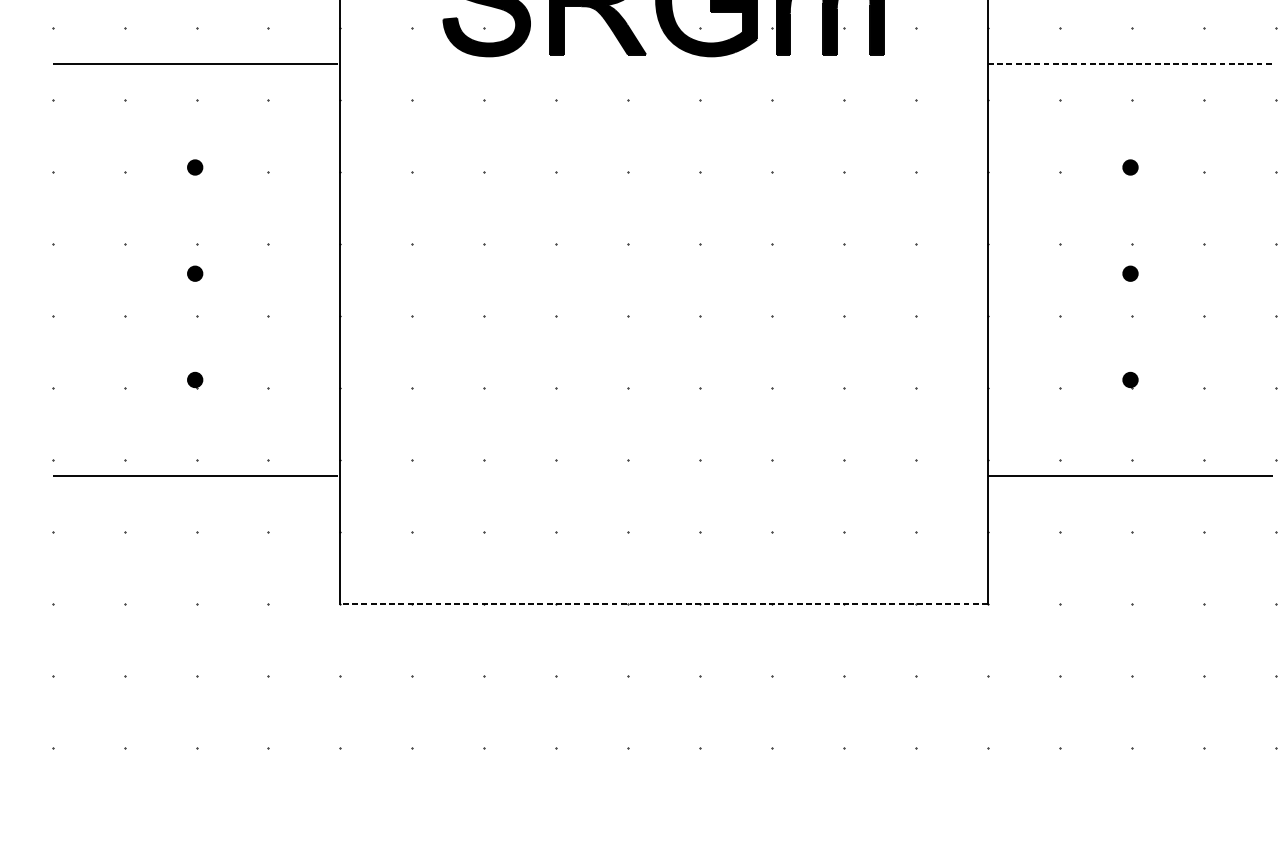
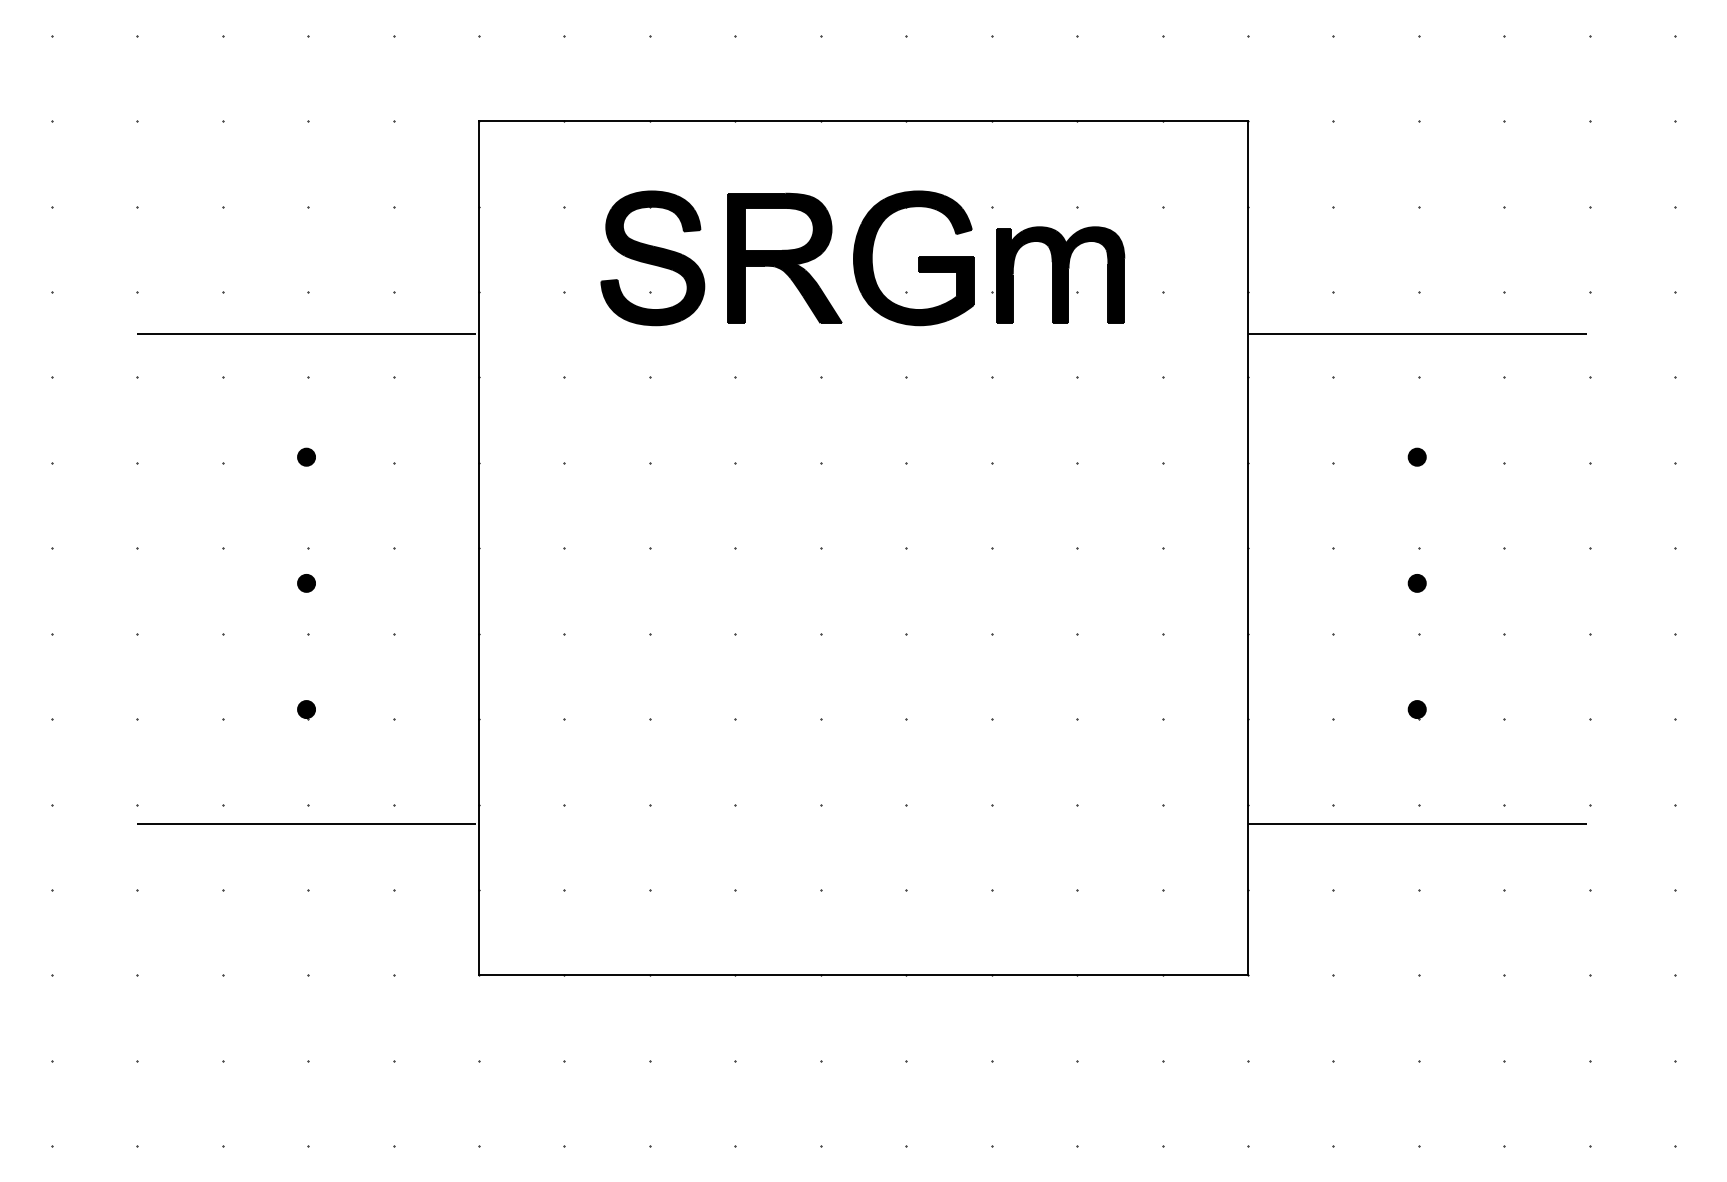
line: (1130, 63) -> (1417, 333), dashed -> solid
line: (664, 603) -> (863, 975), dashed -> solid

